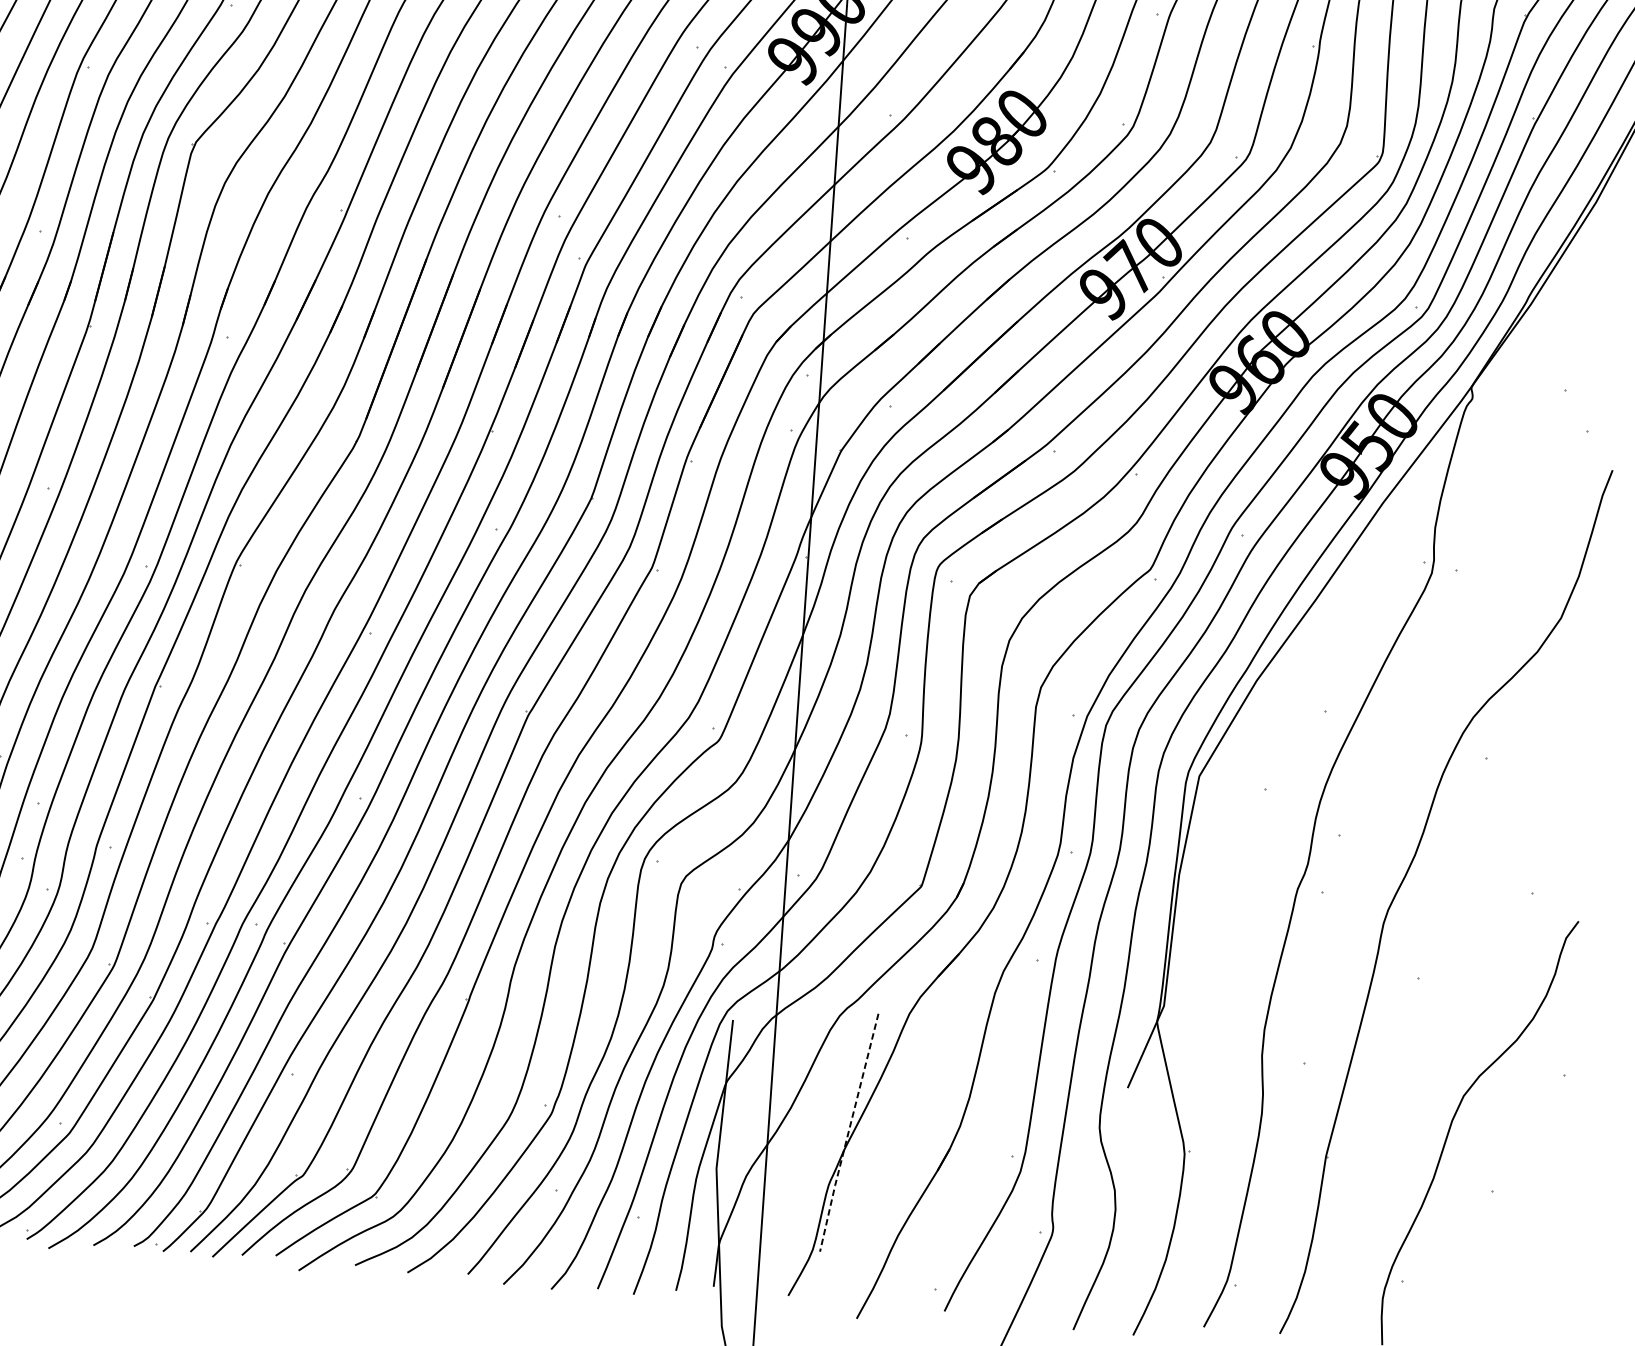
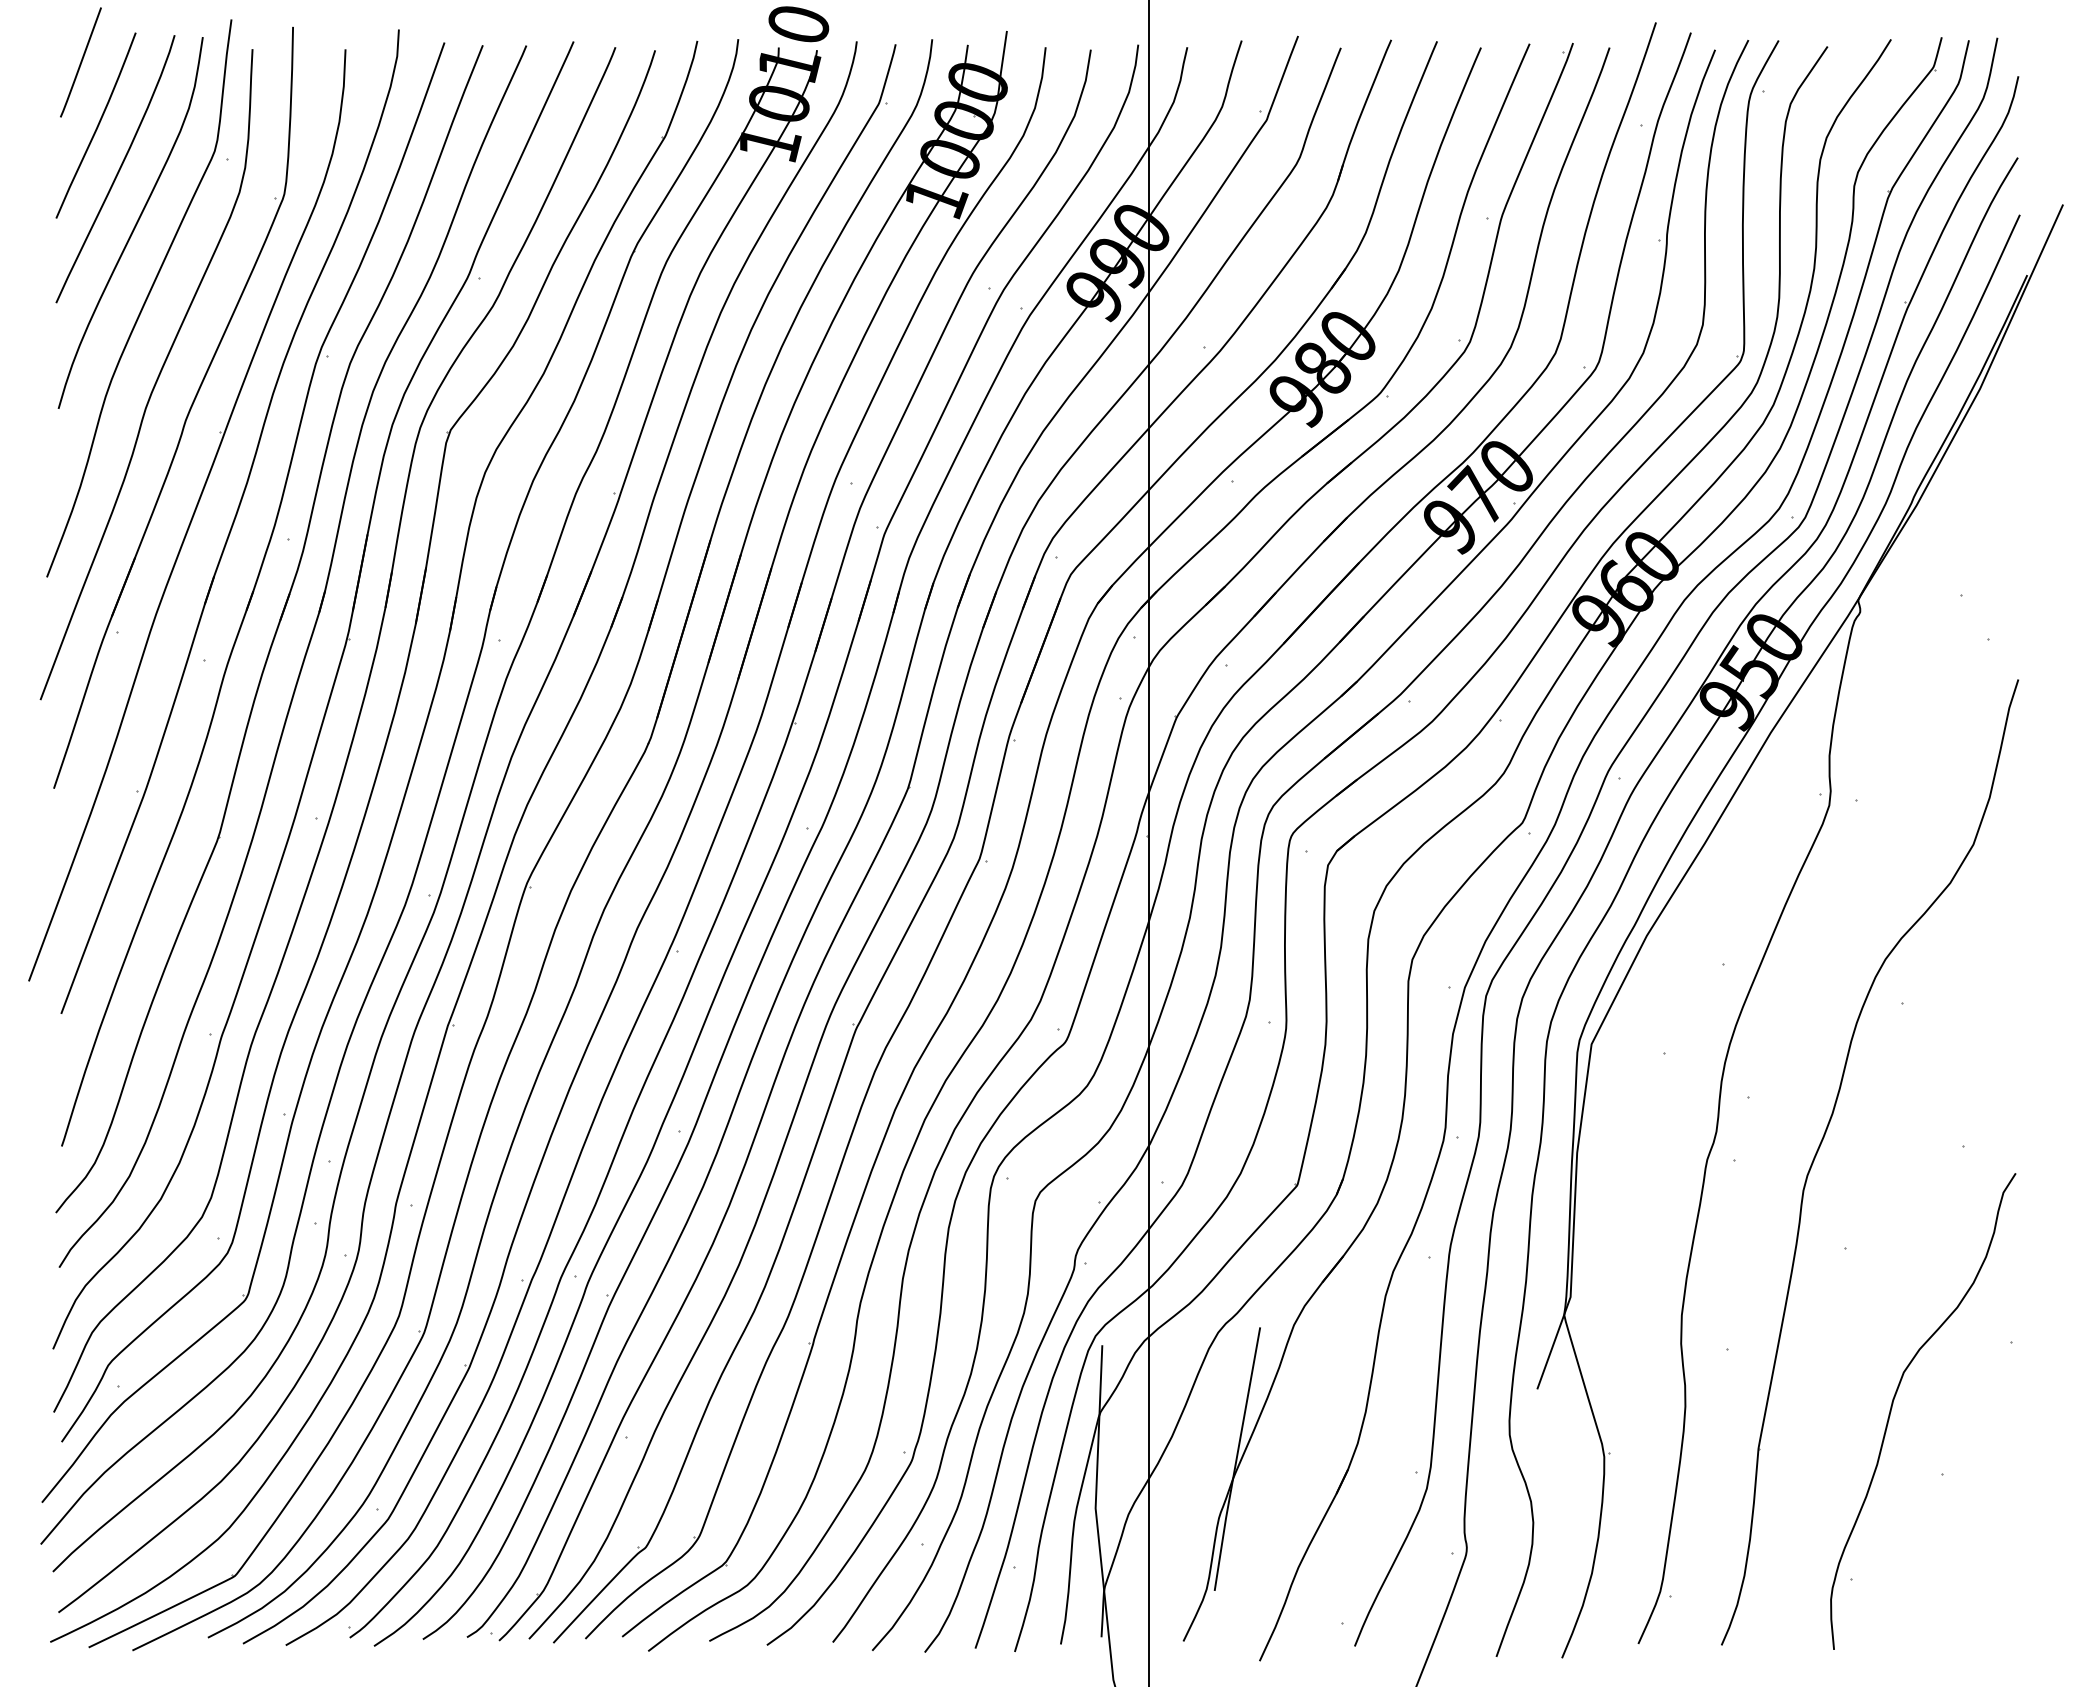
line: (848, 1133) -> (1236, 1459), dashed -> solid

